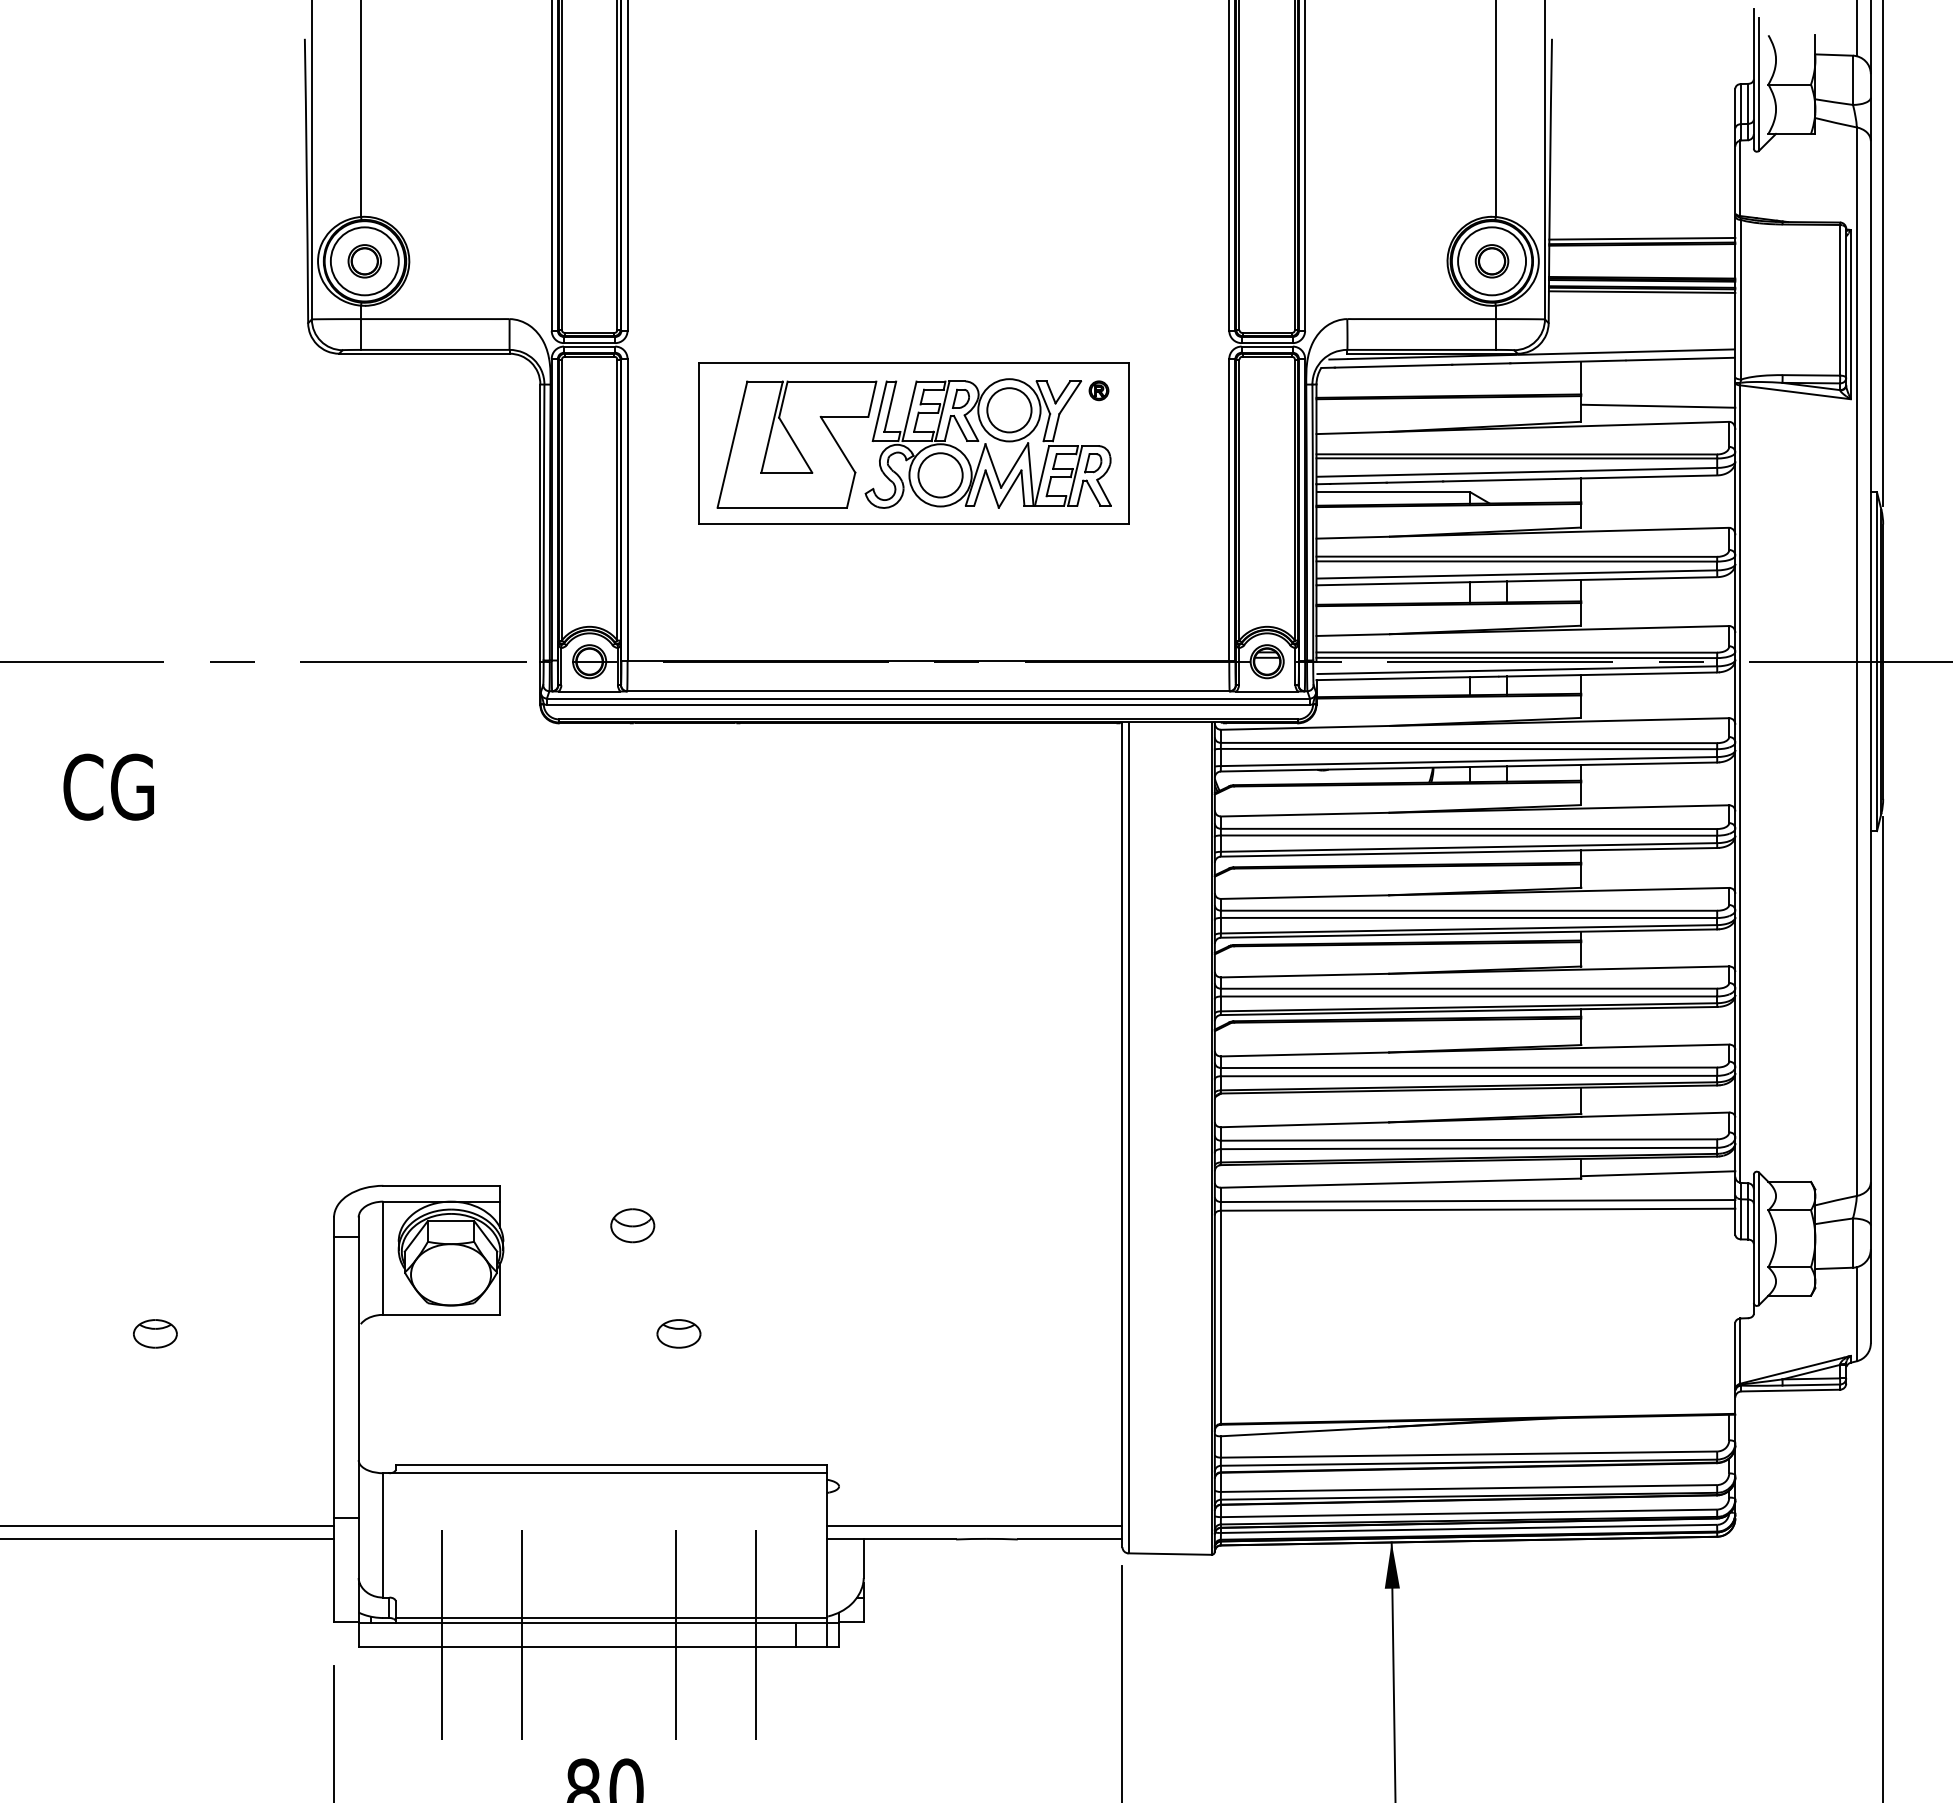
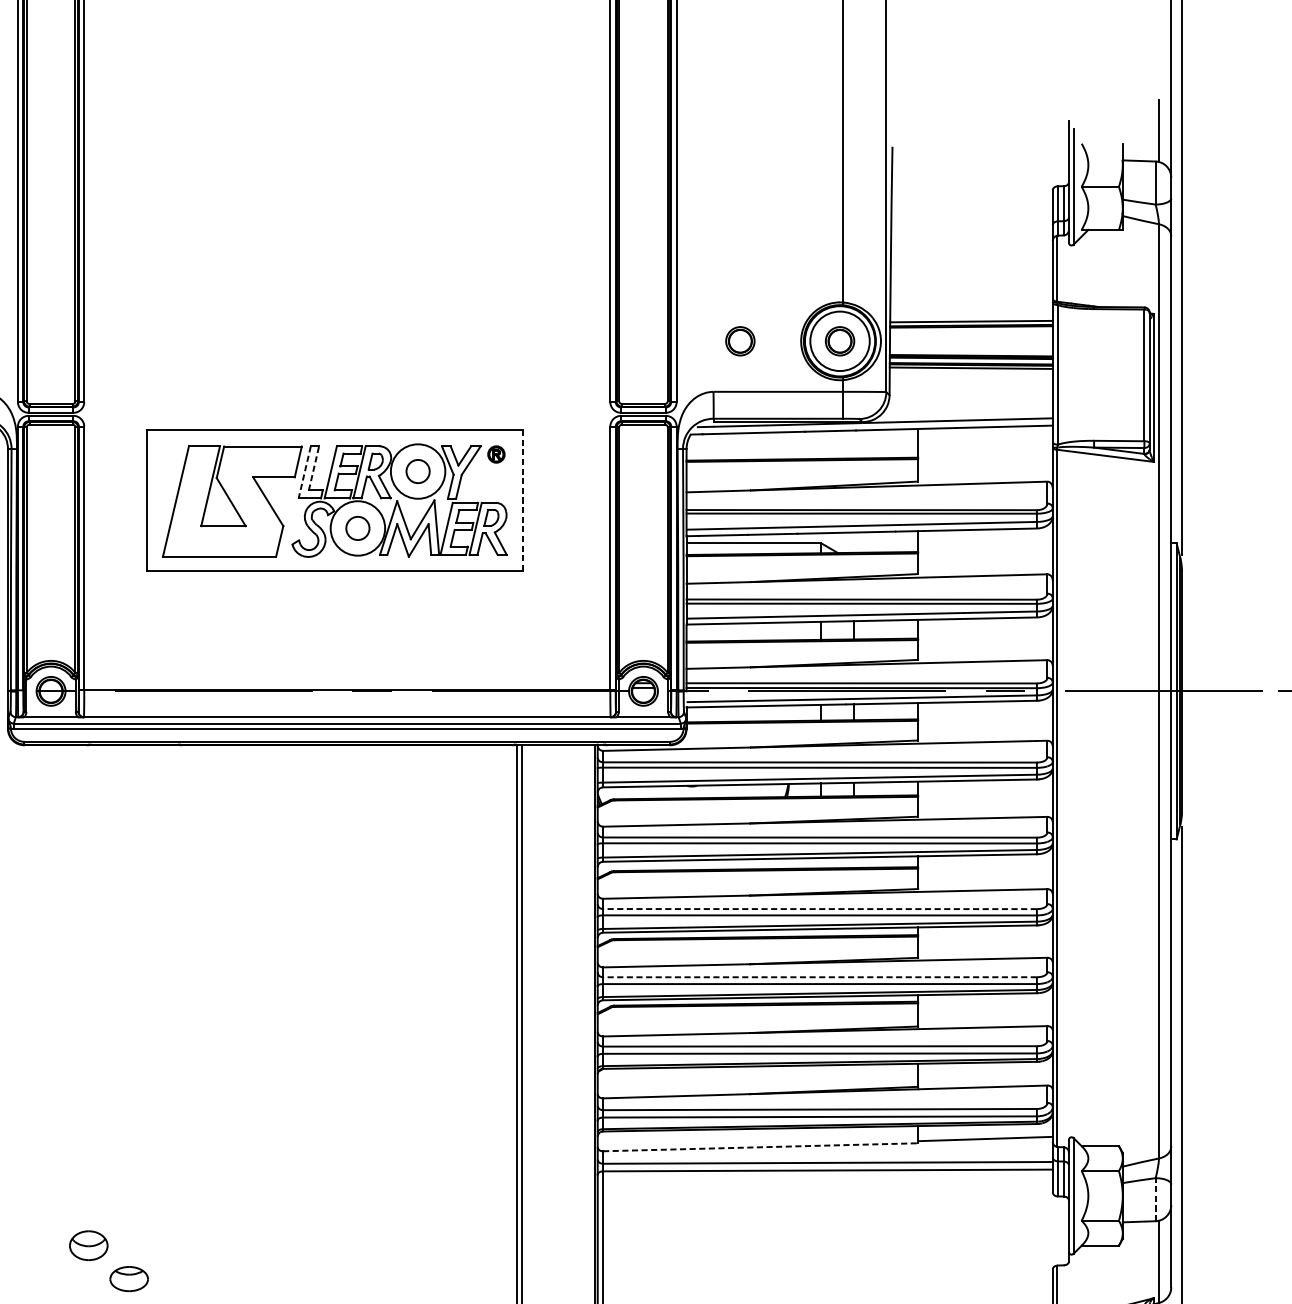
part: (1377, 261) -> (739, 341), added
line: (1658, 405) -> (985, 467), removed
line: (890, 406) -> (314, 468), solid -> dashed
circle: (1009, 410) -> (418, 471), size x0.6
line: (879, 411) -> (304, 472), solid -> dashed
line: (1129, 443) -> (523, 500), solid -> dashed
circle: (940, 475) -> (357, 528), size x0.6
line: (1468, 910) -> (819, 908), solid -> dashed
line: (1468, 988) -> (819, 977), solid -> dashed
line: (1401, 1183) -> (760, 1147), solid -> dashed
part: (632, 1225) -> (88, 1245), moved
line: (1853, 1243) -> (1156, 1200), solid -> dashed

